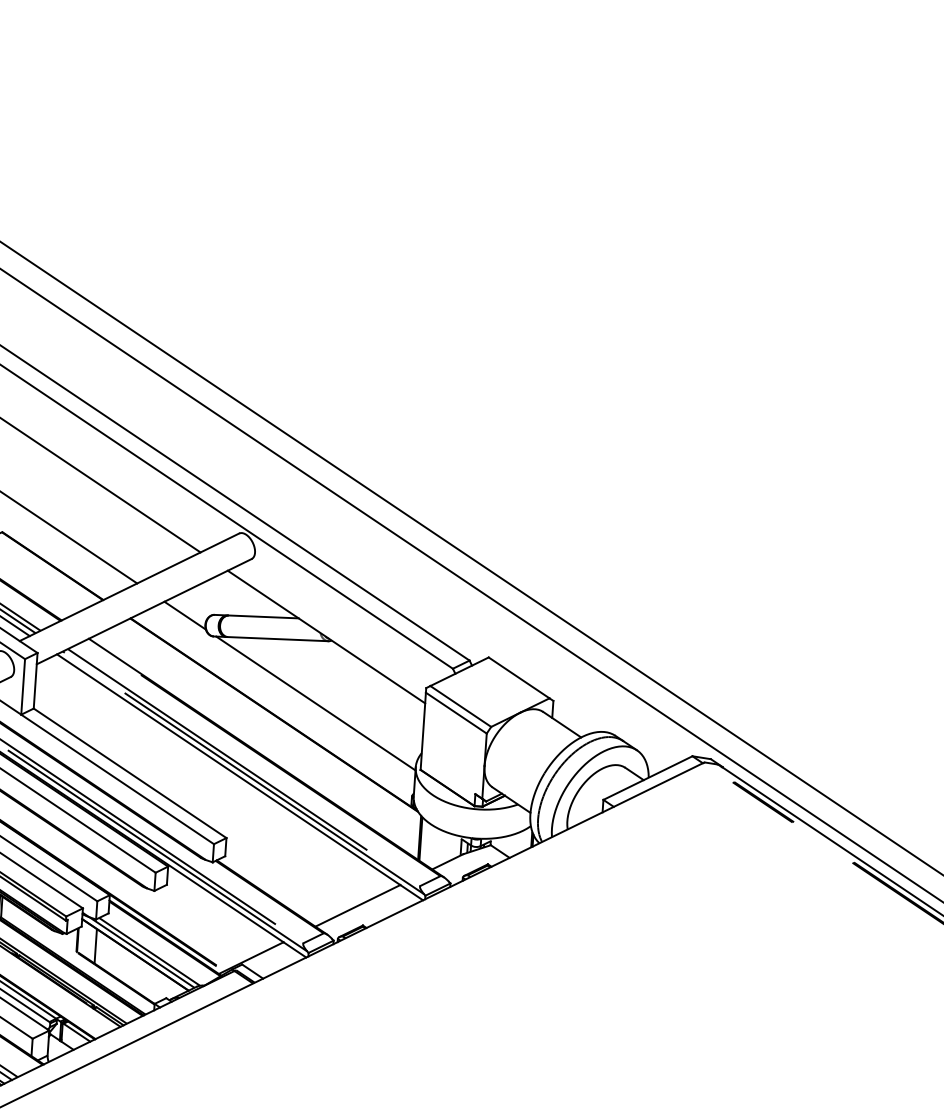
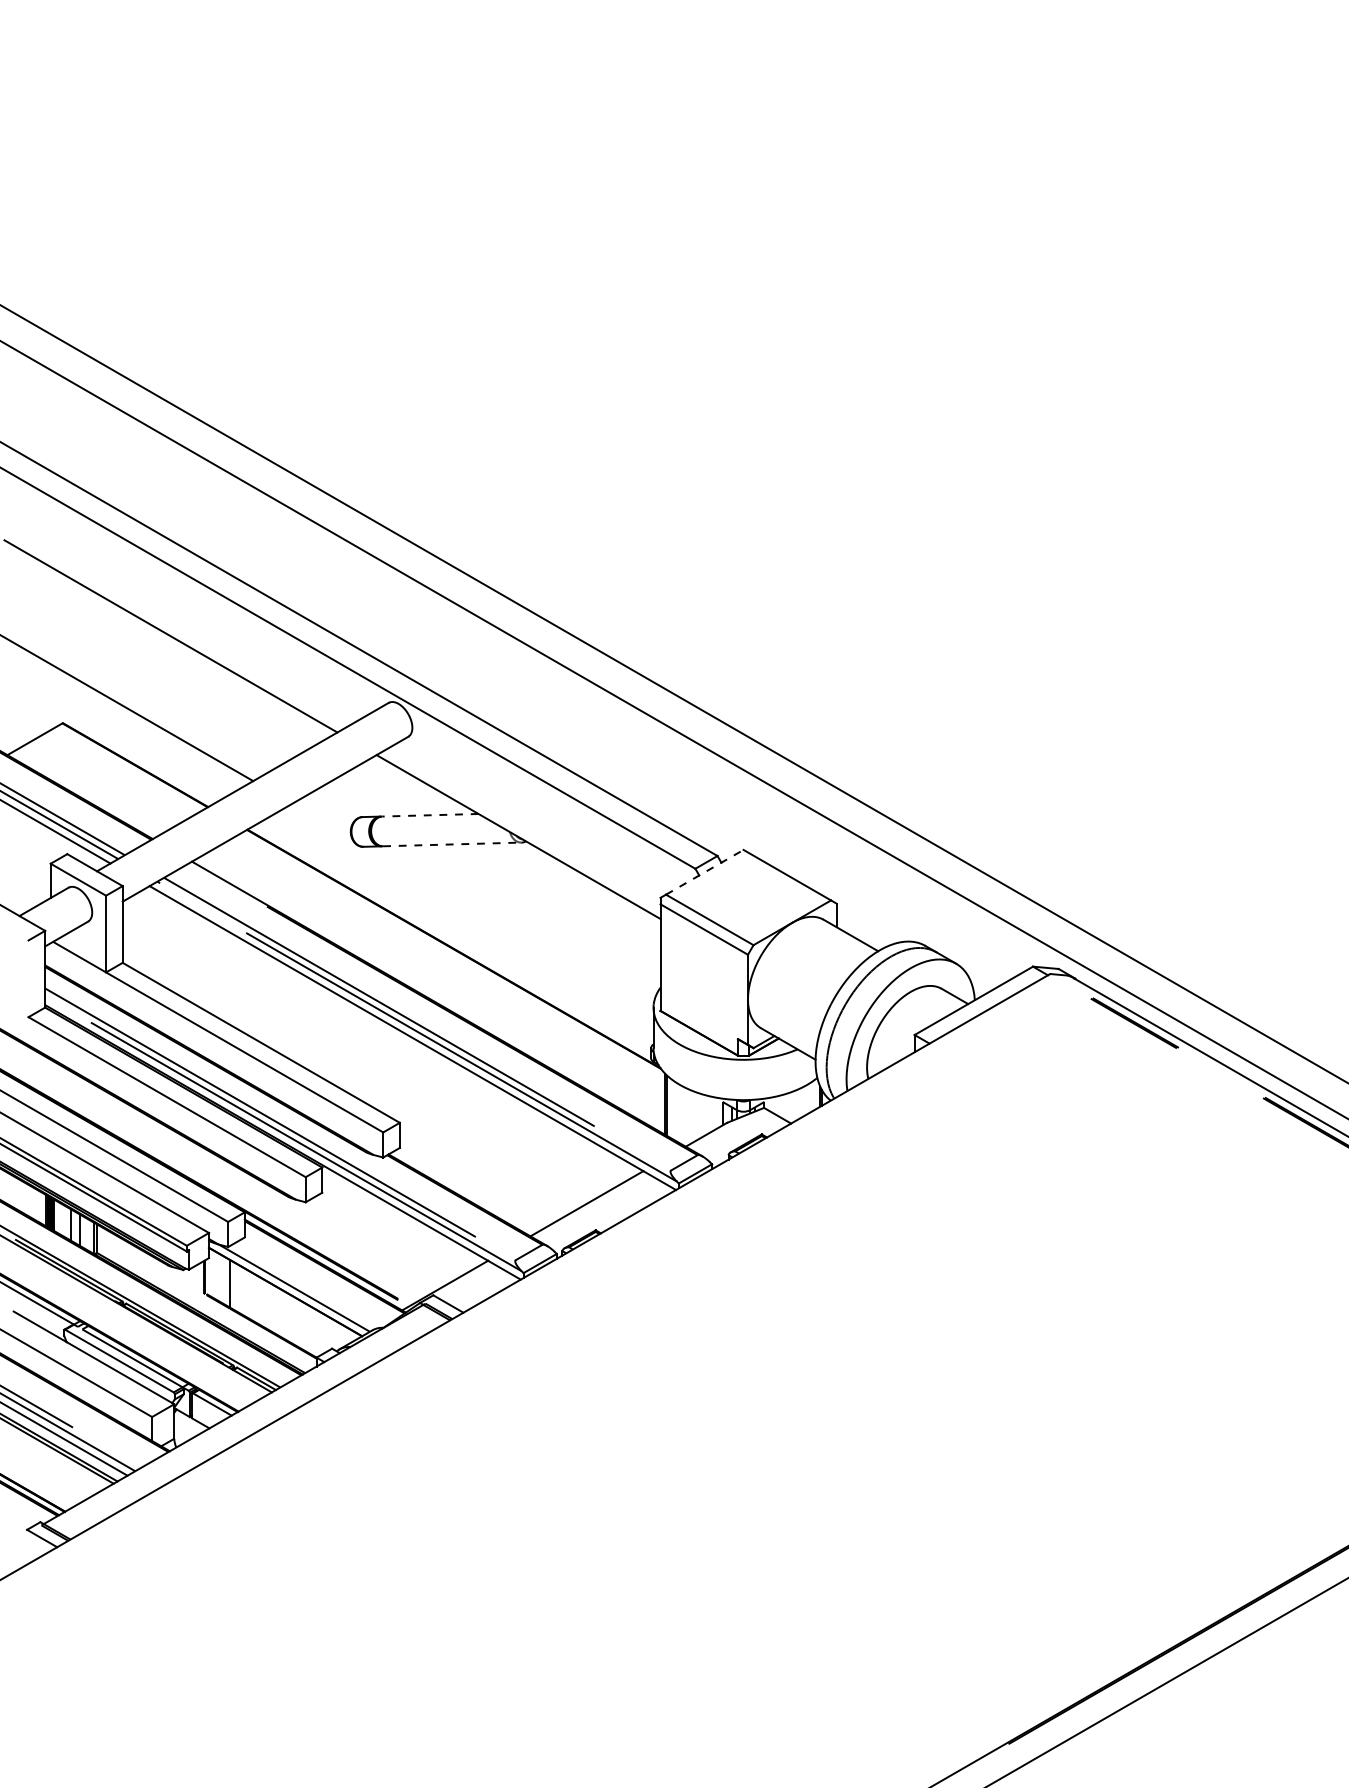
line: (184, 615) -> (321, 820), removed
line: (263, 617) -> (429, 815), solid -> dashed
line: (278, 639) -> (452, 844), solid -> dashed
line: (459, 671) -> (704, 872), solid -> dashed
line: (315, 703) -> (509, 929), removed
line: (149, 951) -> (304, 1286), removed

